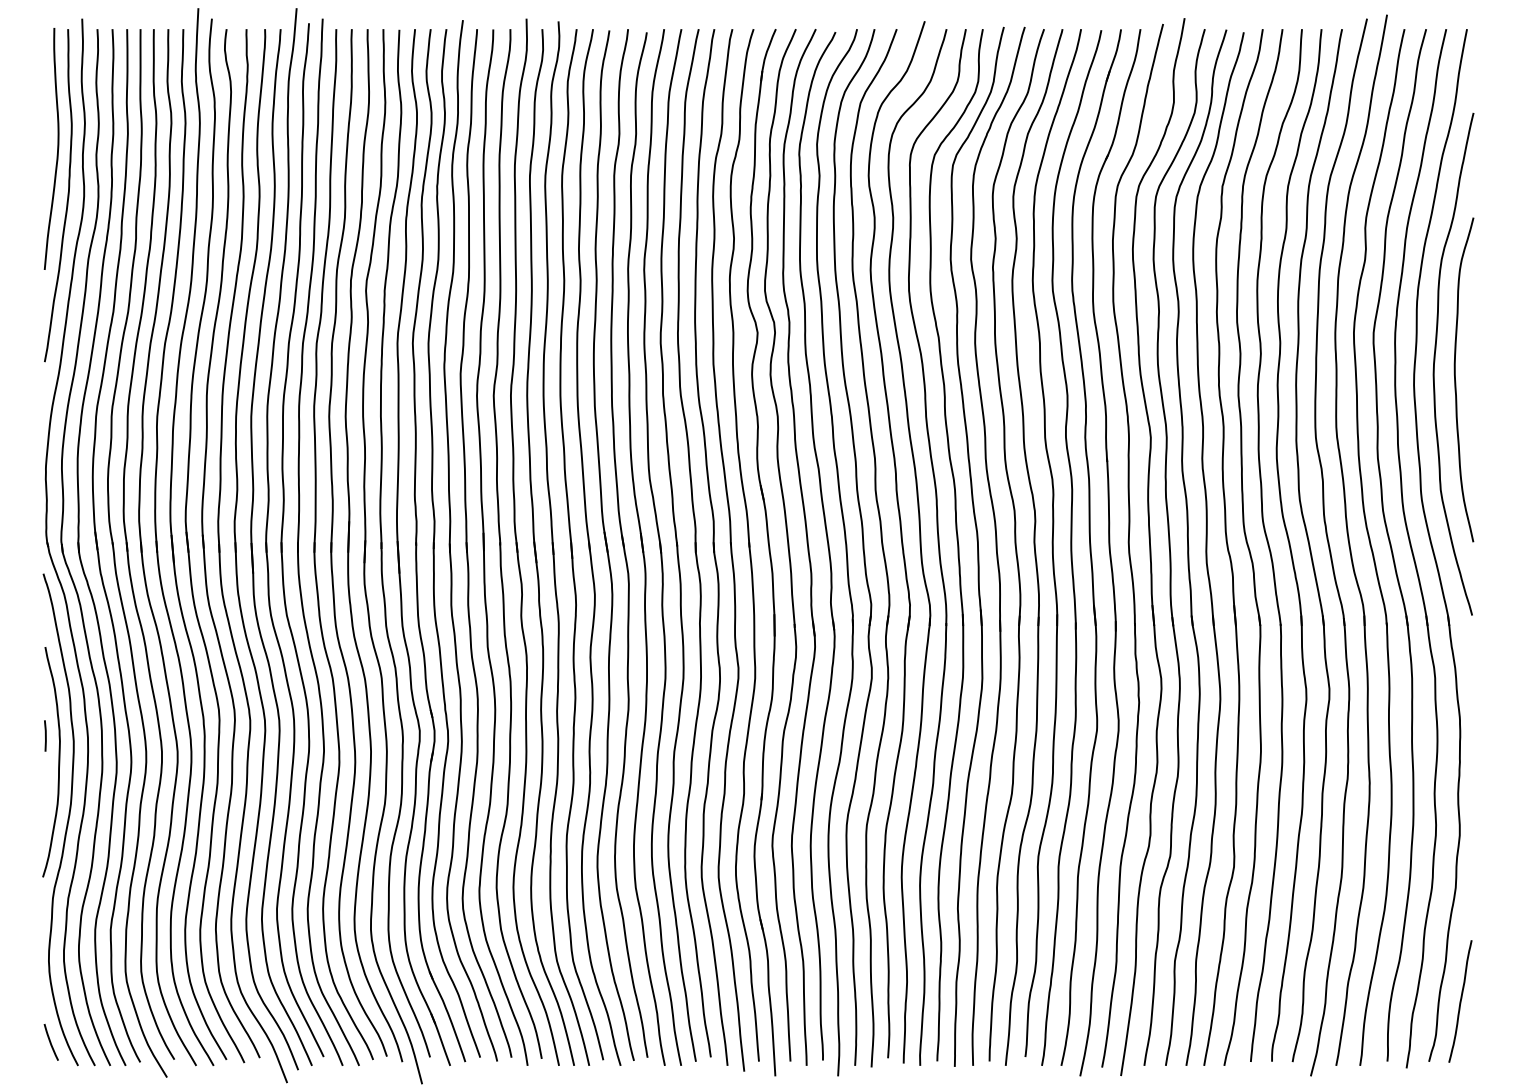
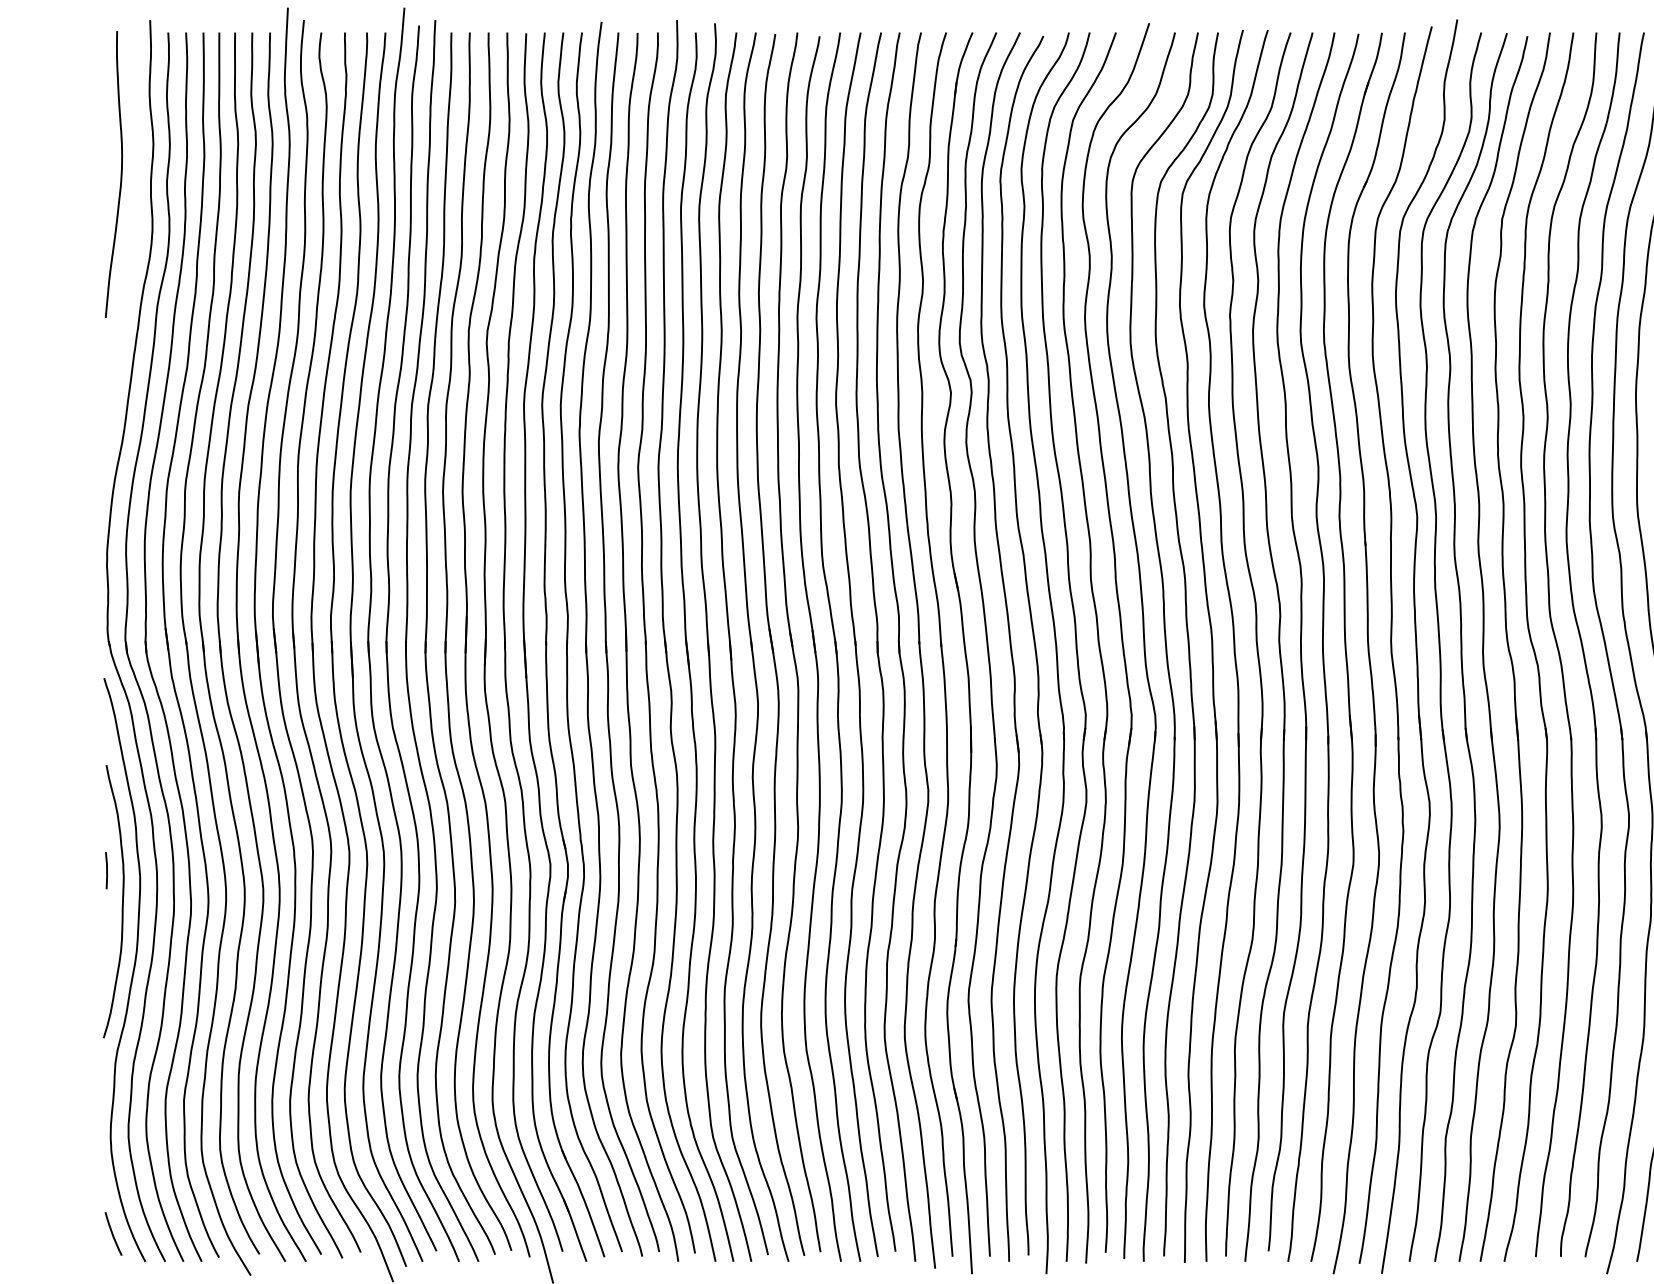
curve: (67, 195) -> (132, 229), removed

